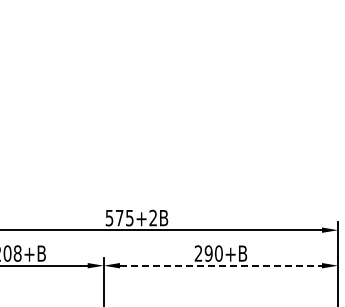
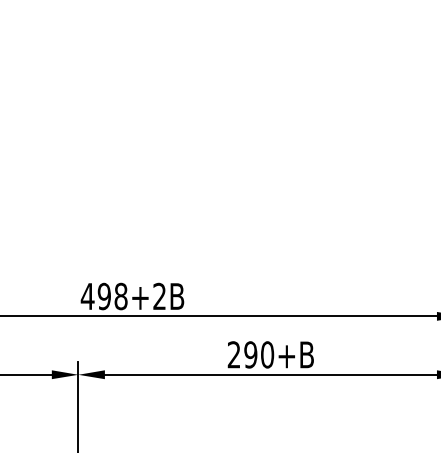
text: (119, 217) -> (104, 295), 575+2B -> 498+2B
line: (220, 265) -> (270, 374), dashed -> solid

